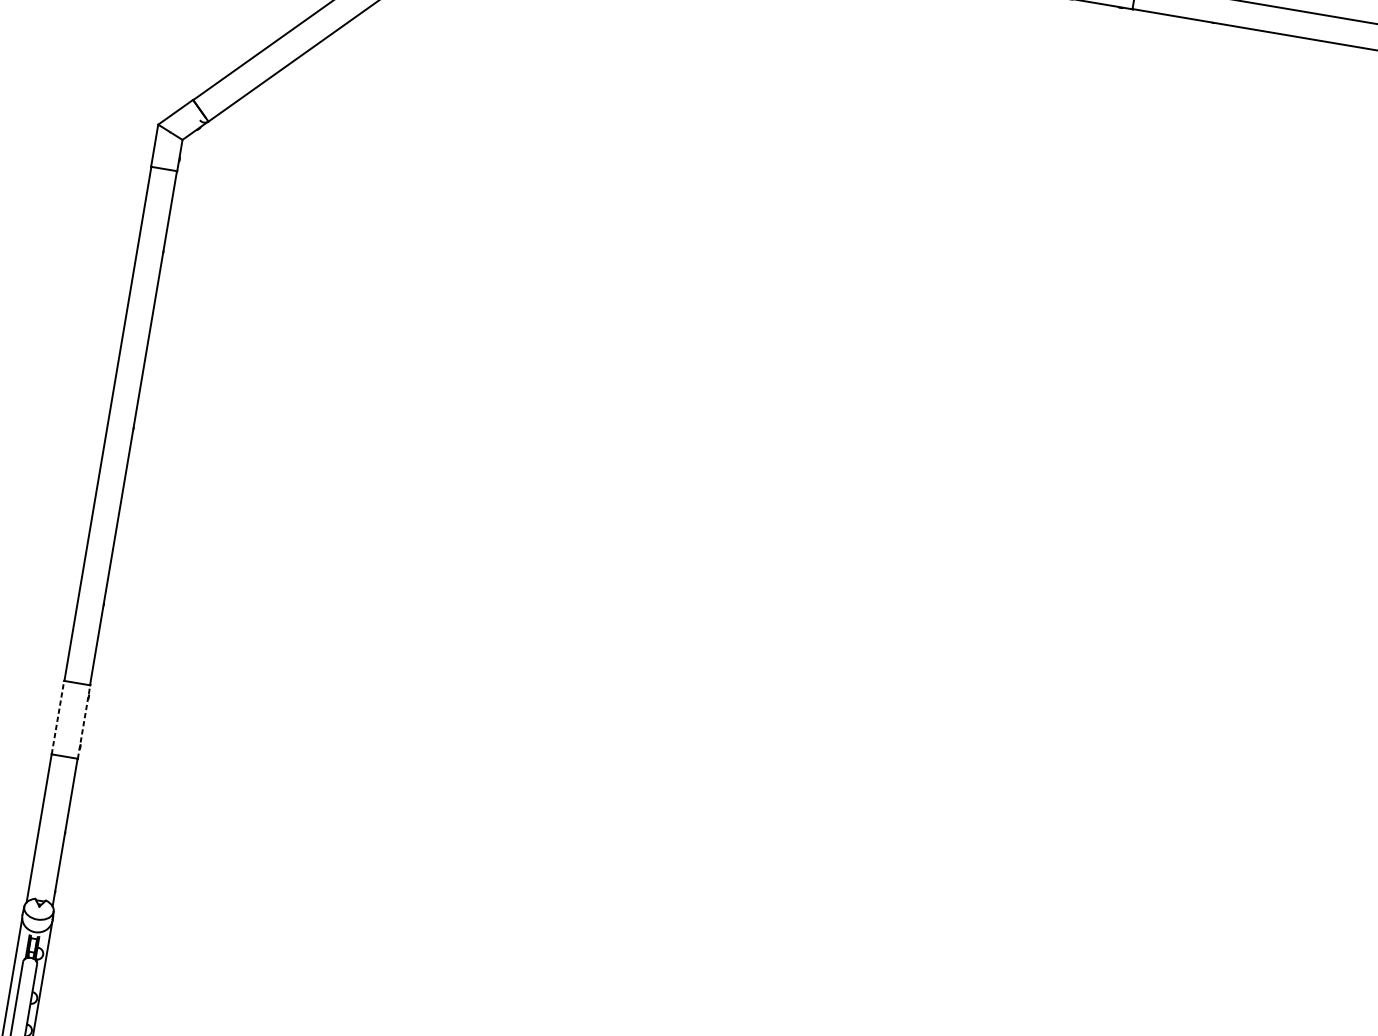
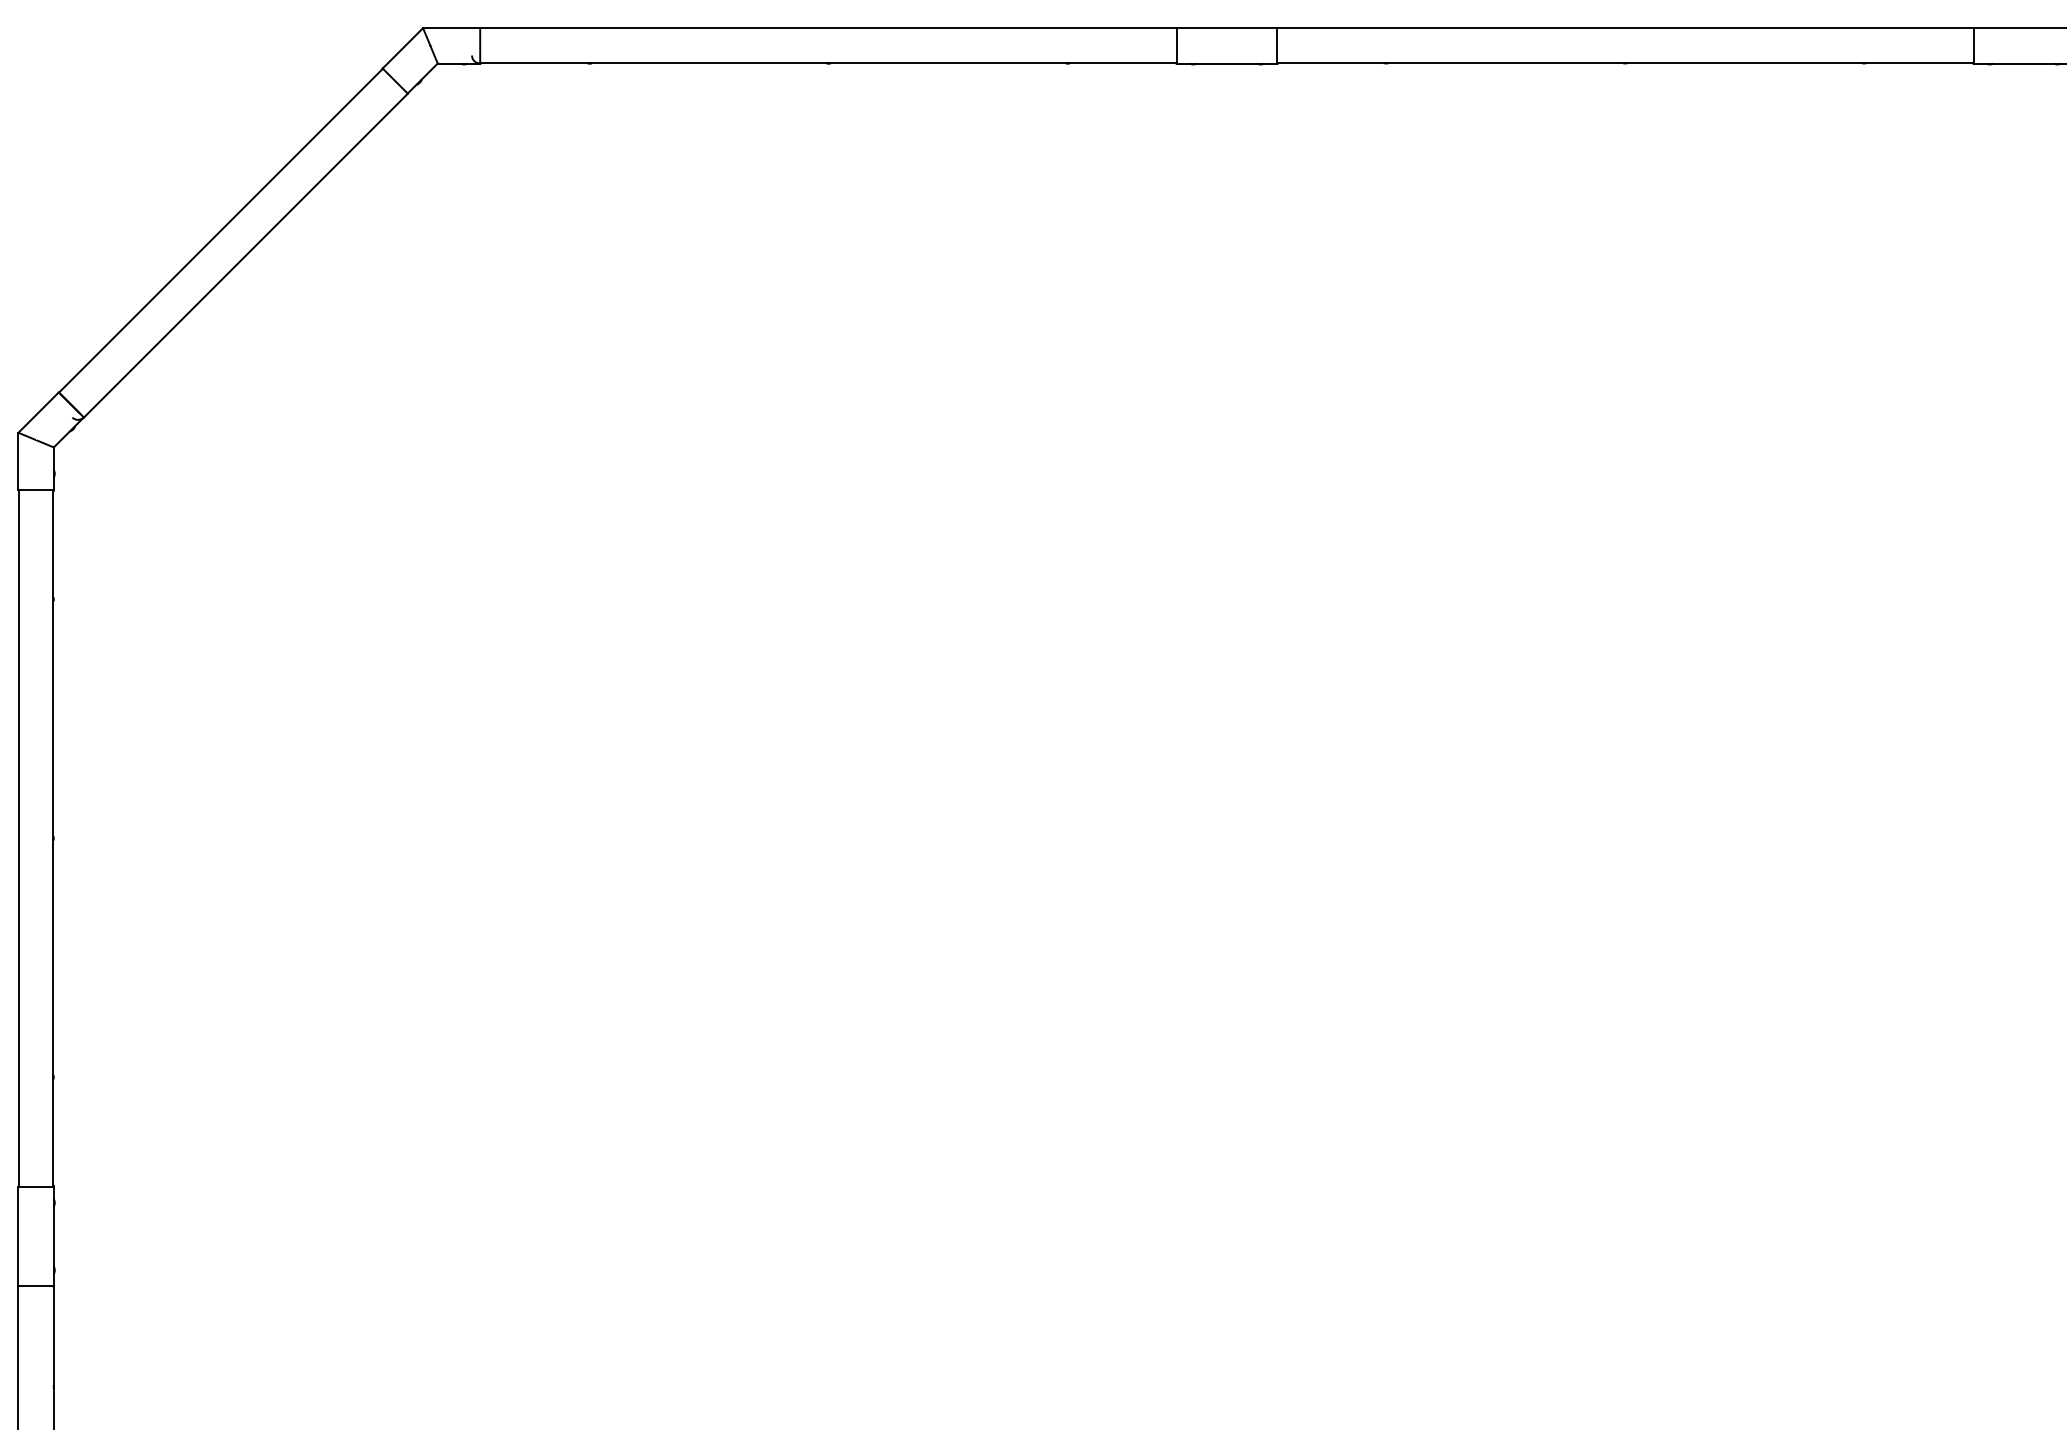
line: (58, 717) -> (18, 1236), dashed -> solid
line: (83, 721) -> (53, 1236), dashed -> solid

